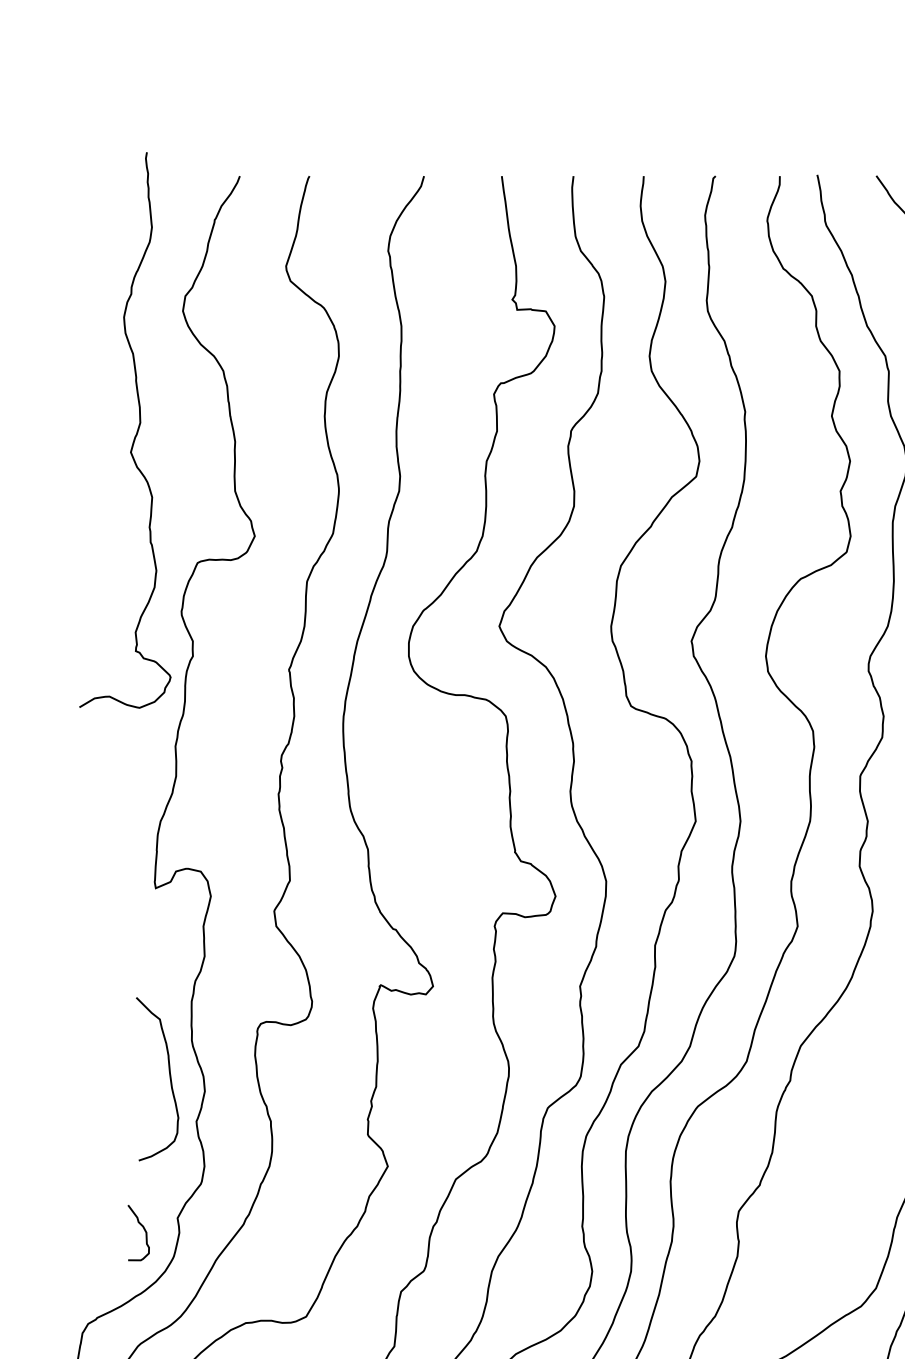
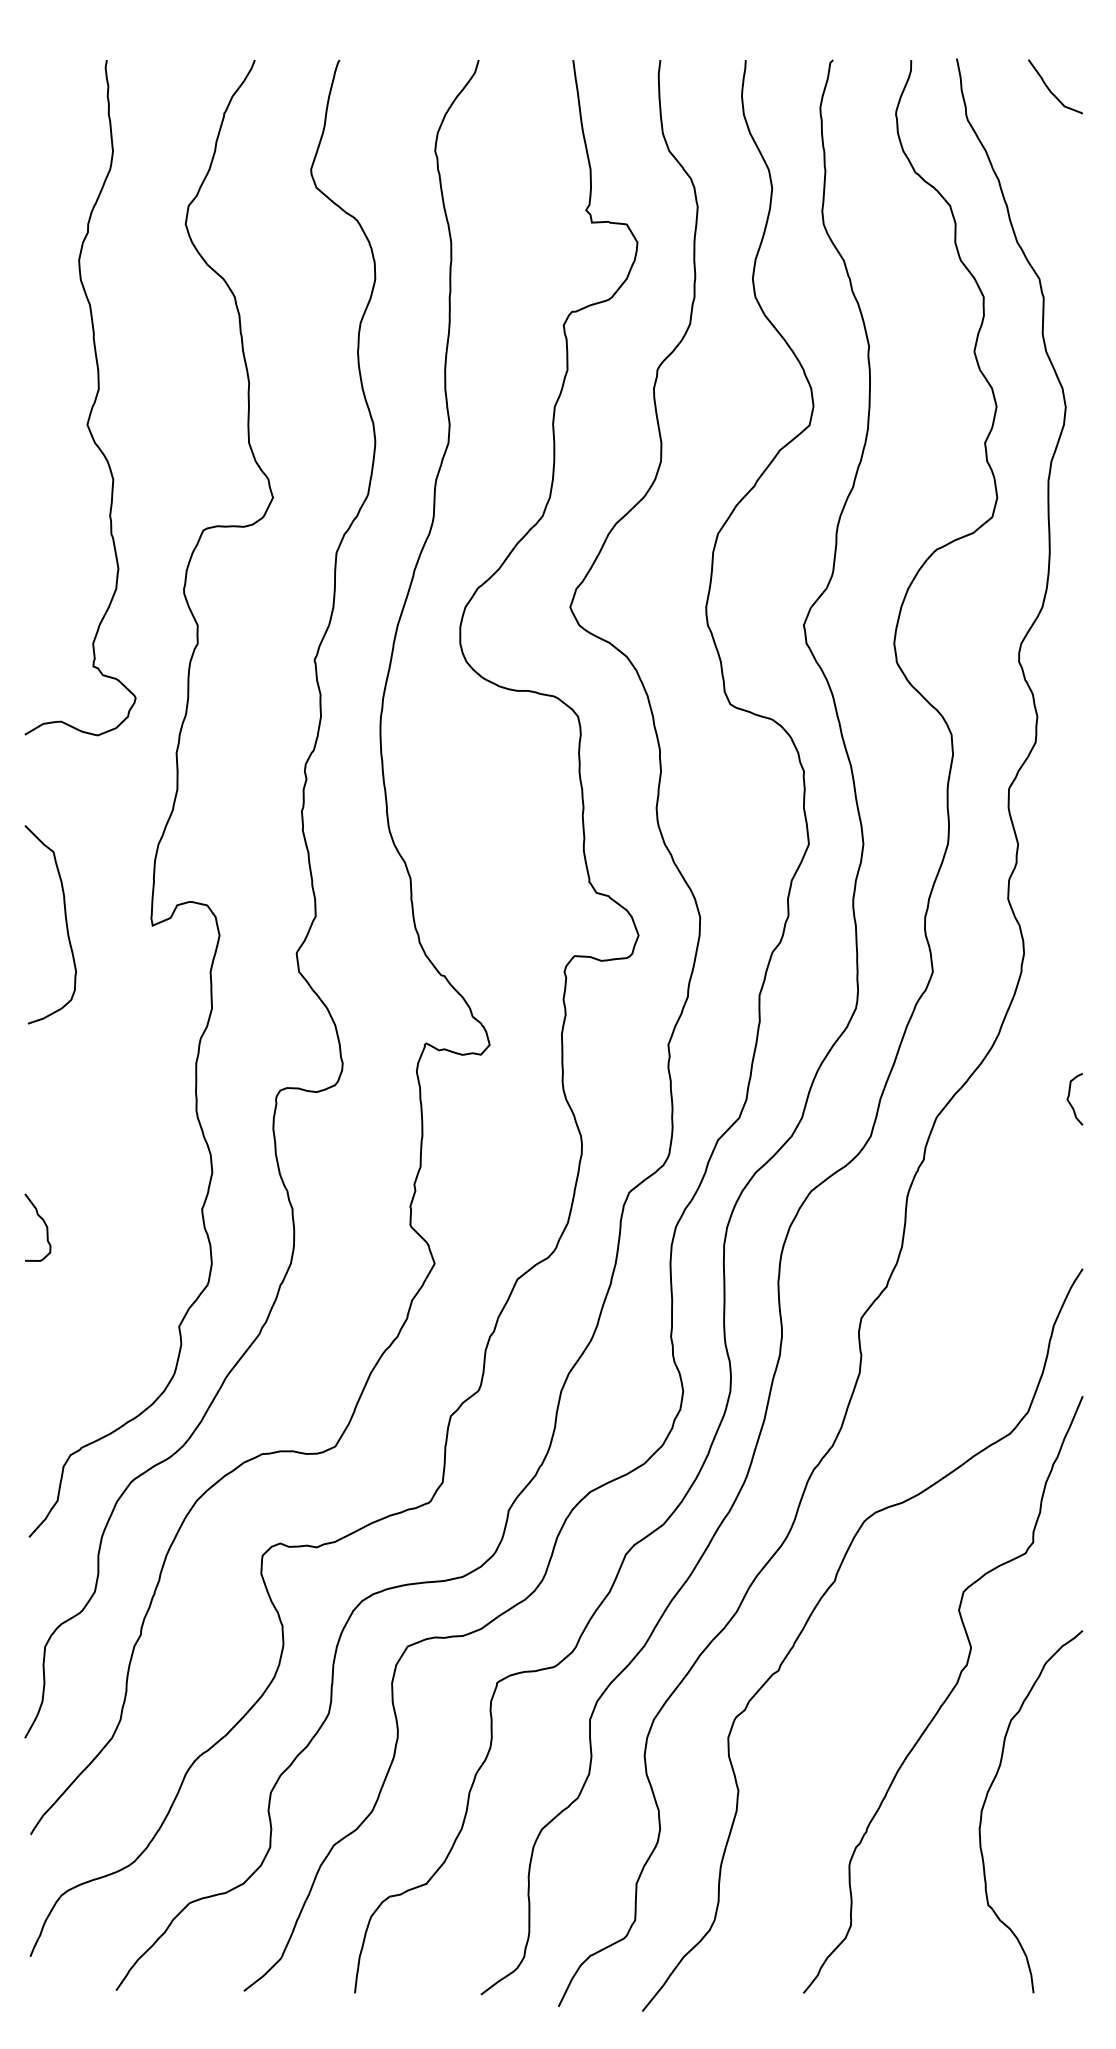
curve: (135, 435) -> (92, 404), moved
curve: (169, 1078) -> (65, 923), moved
curve: (144, 1230) -> (44, 1224), moved

